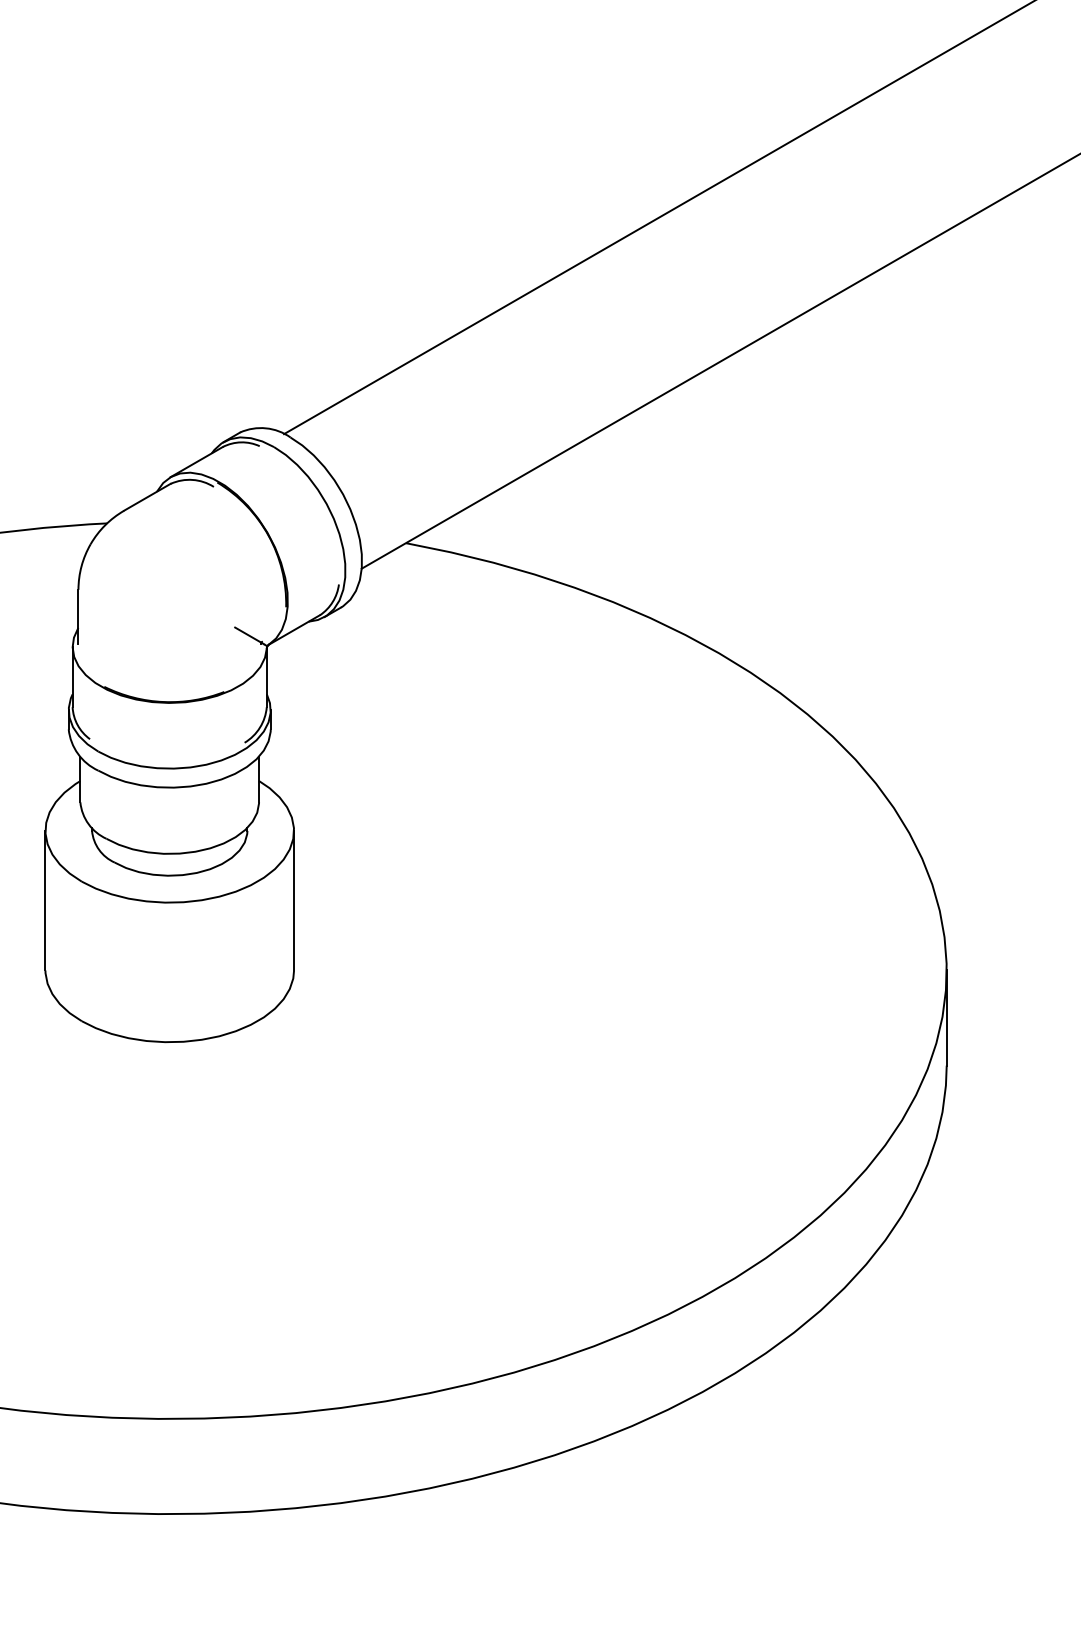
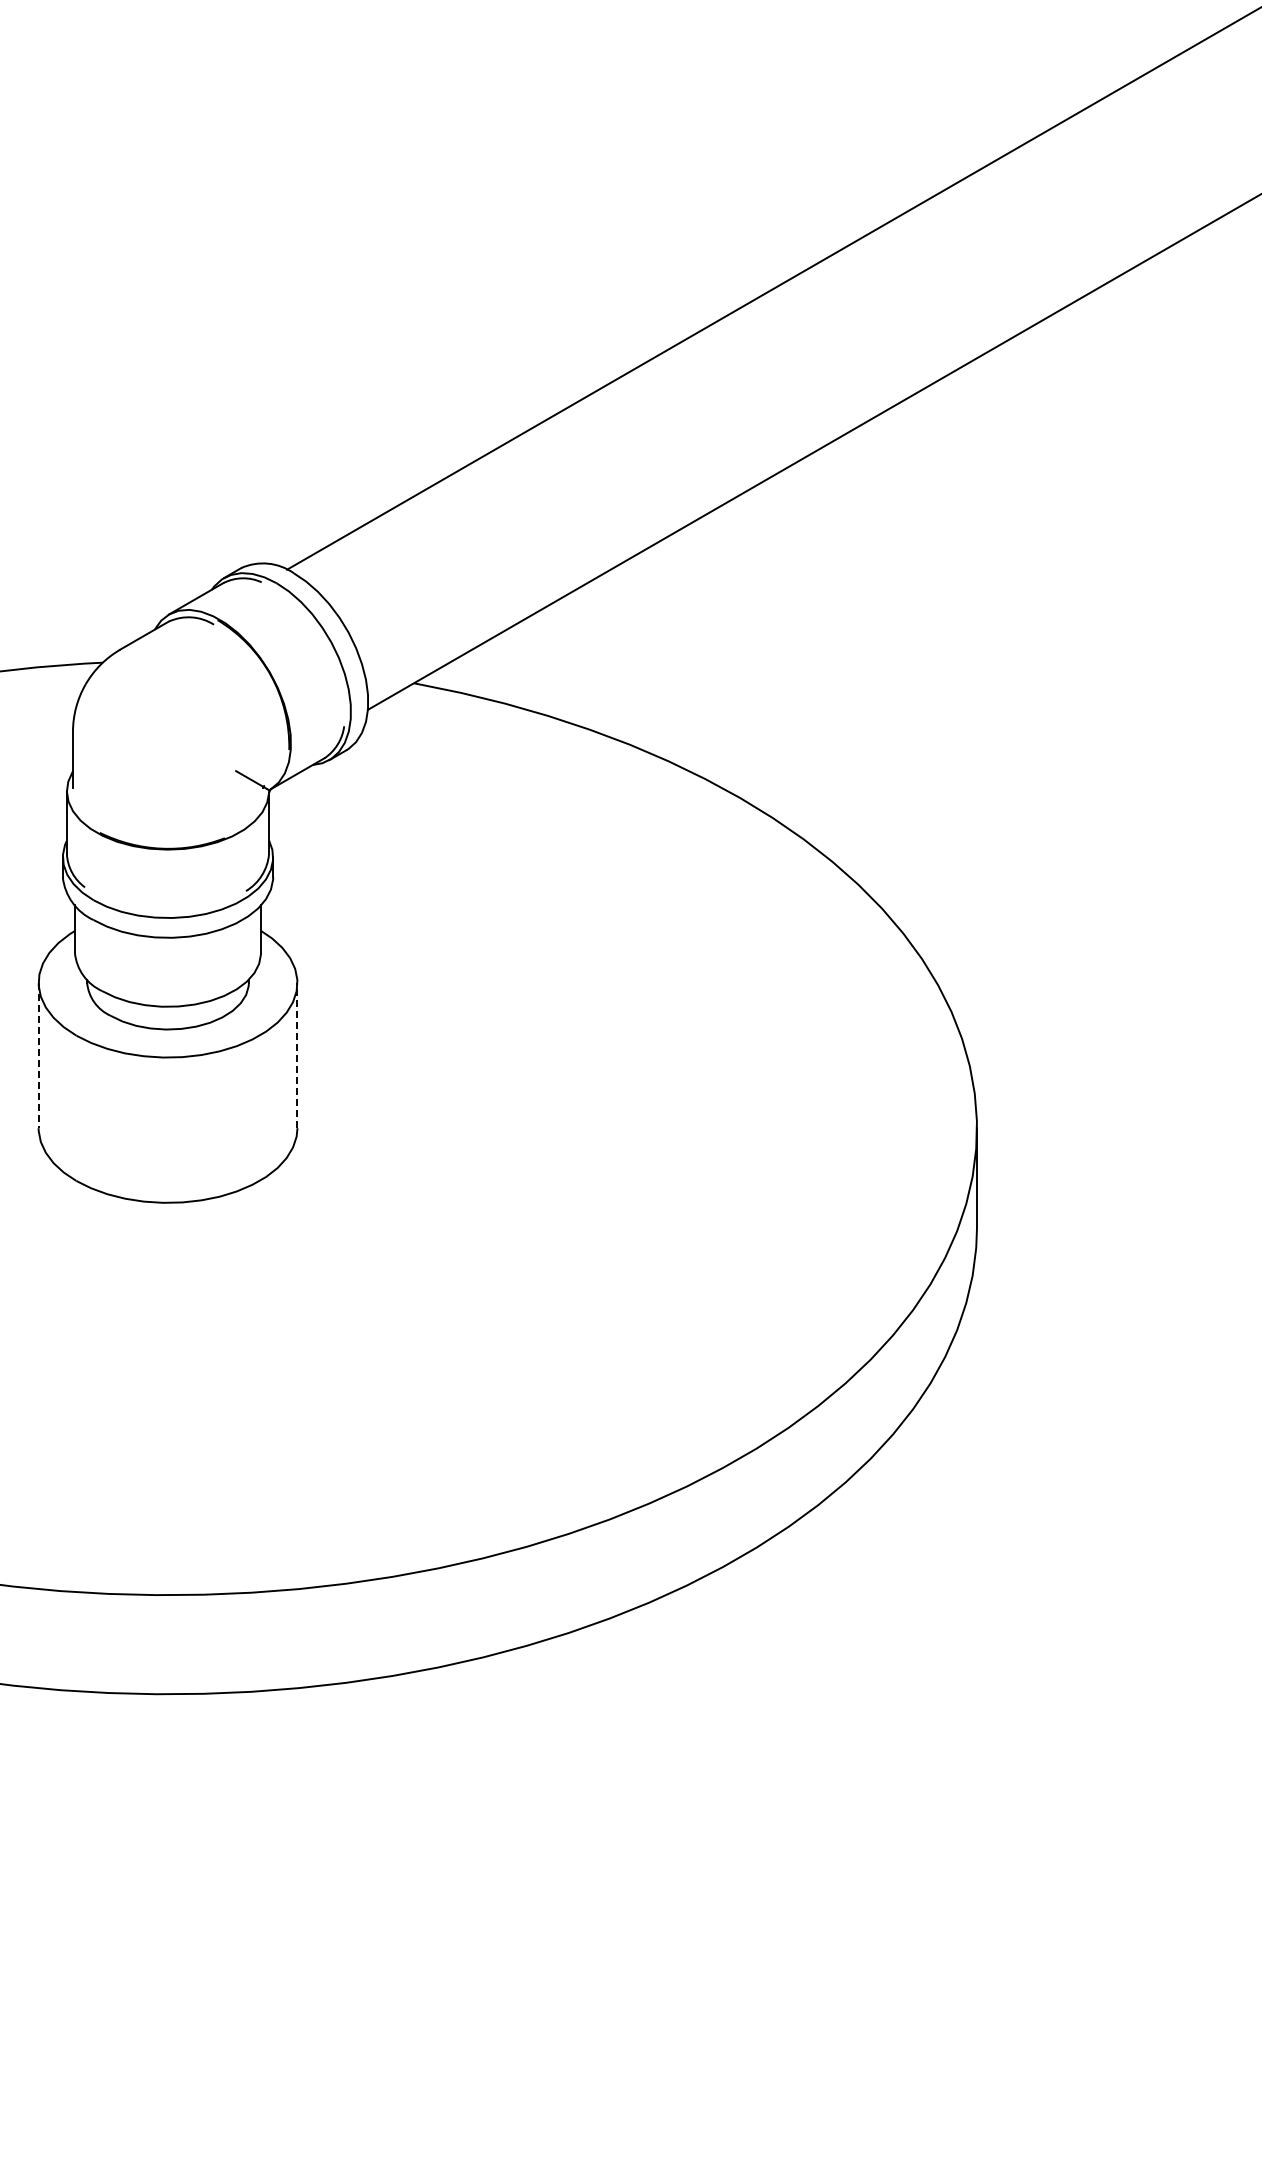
line: (45, 900) -> (38, 1055), solid -> dashed
line: (294, 900) -> (297, 1055), solid -> dashed

